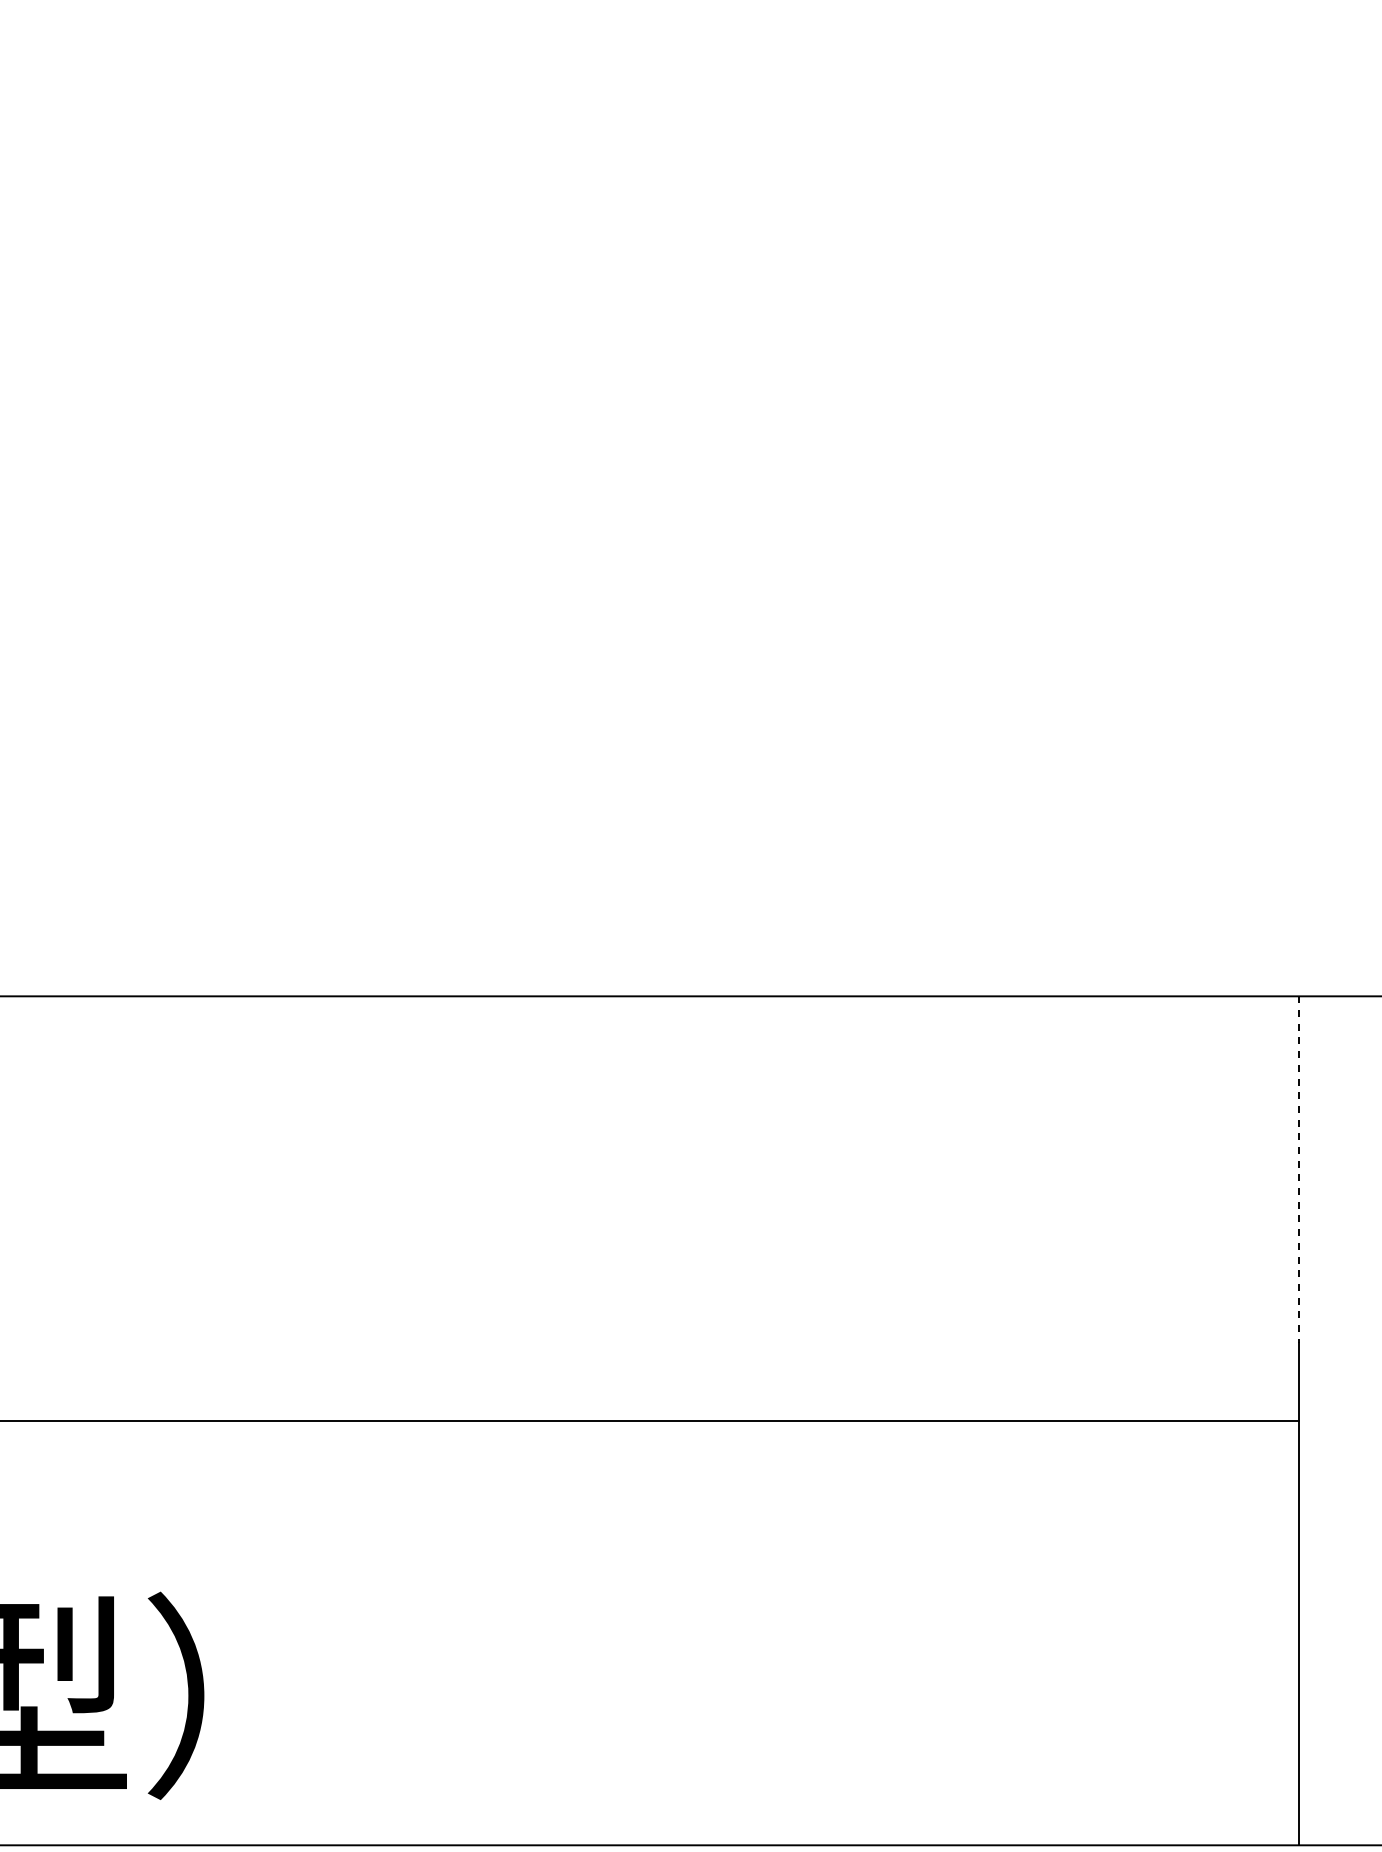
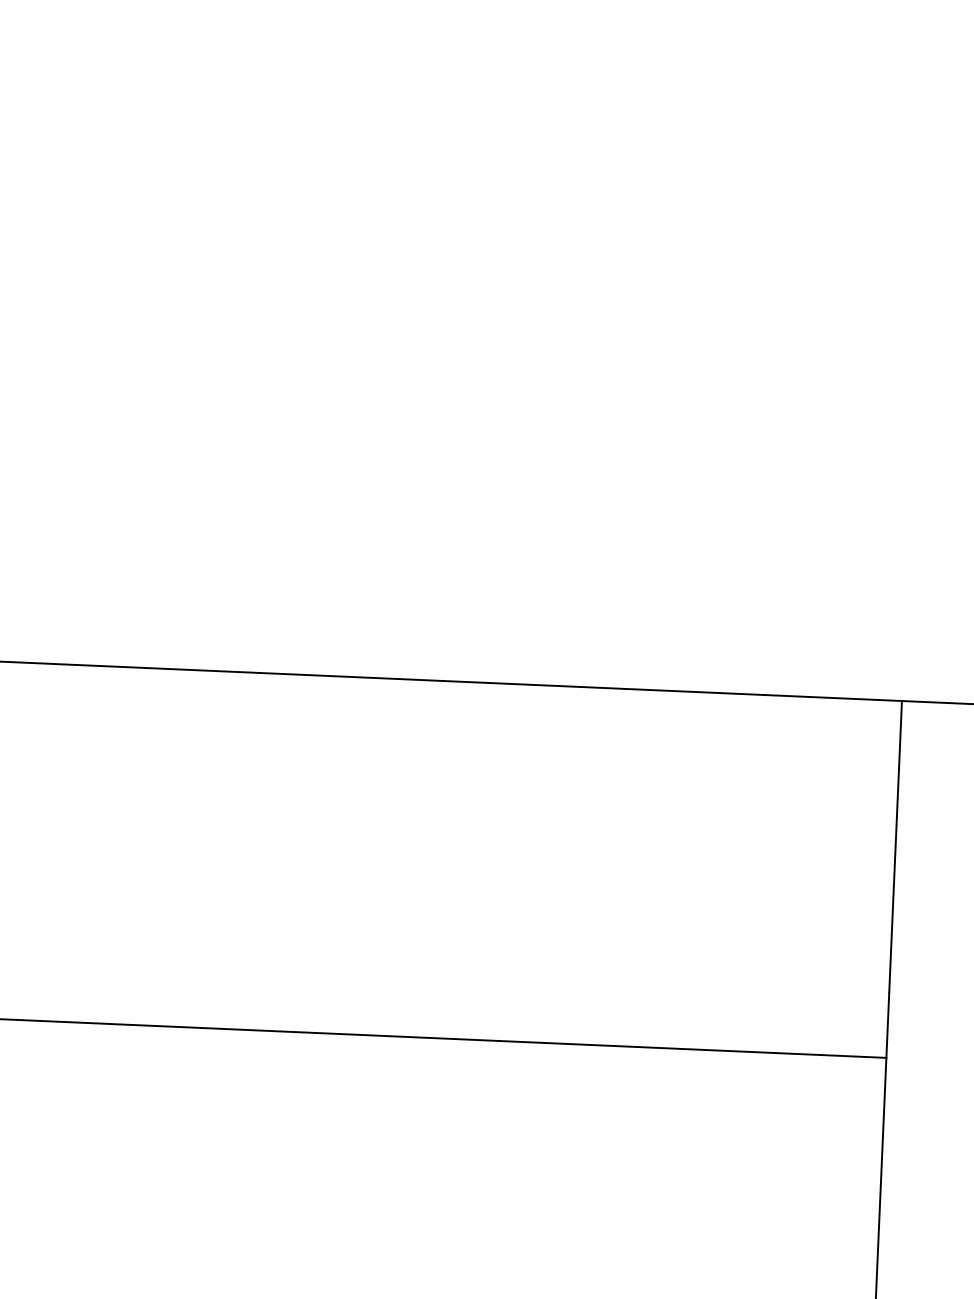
line: (1298, 1170) -> (895, 847), dashed -> solid

